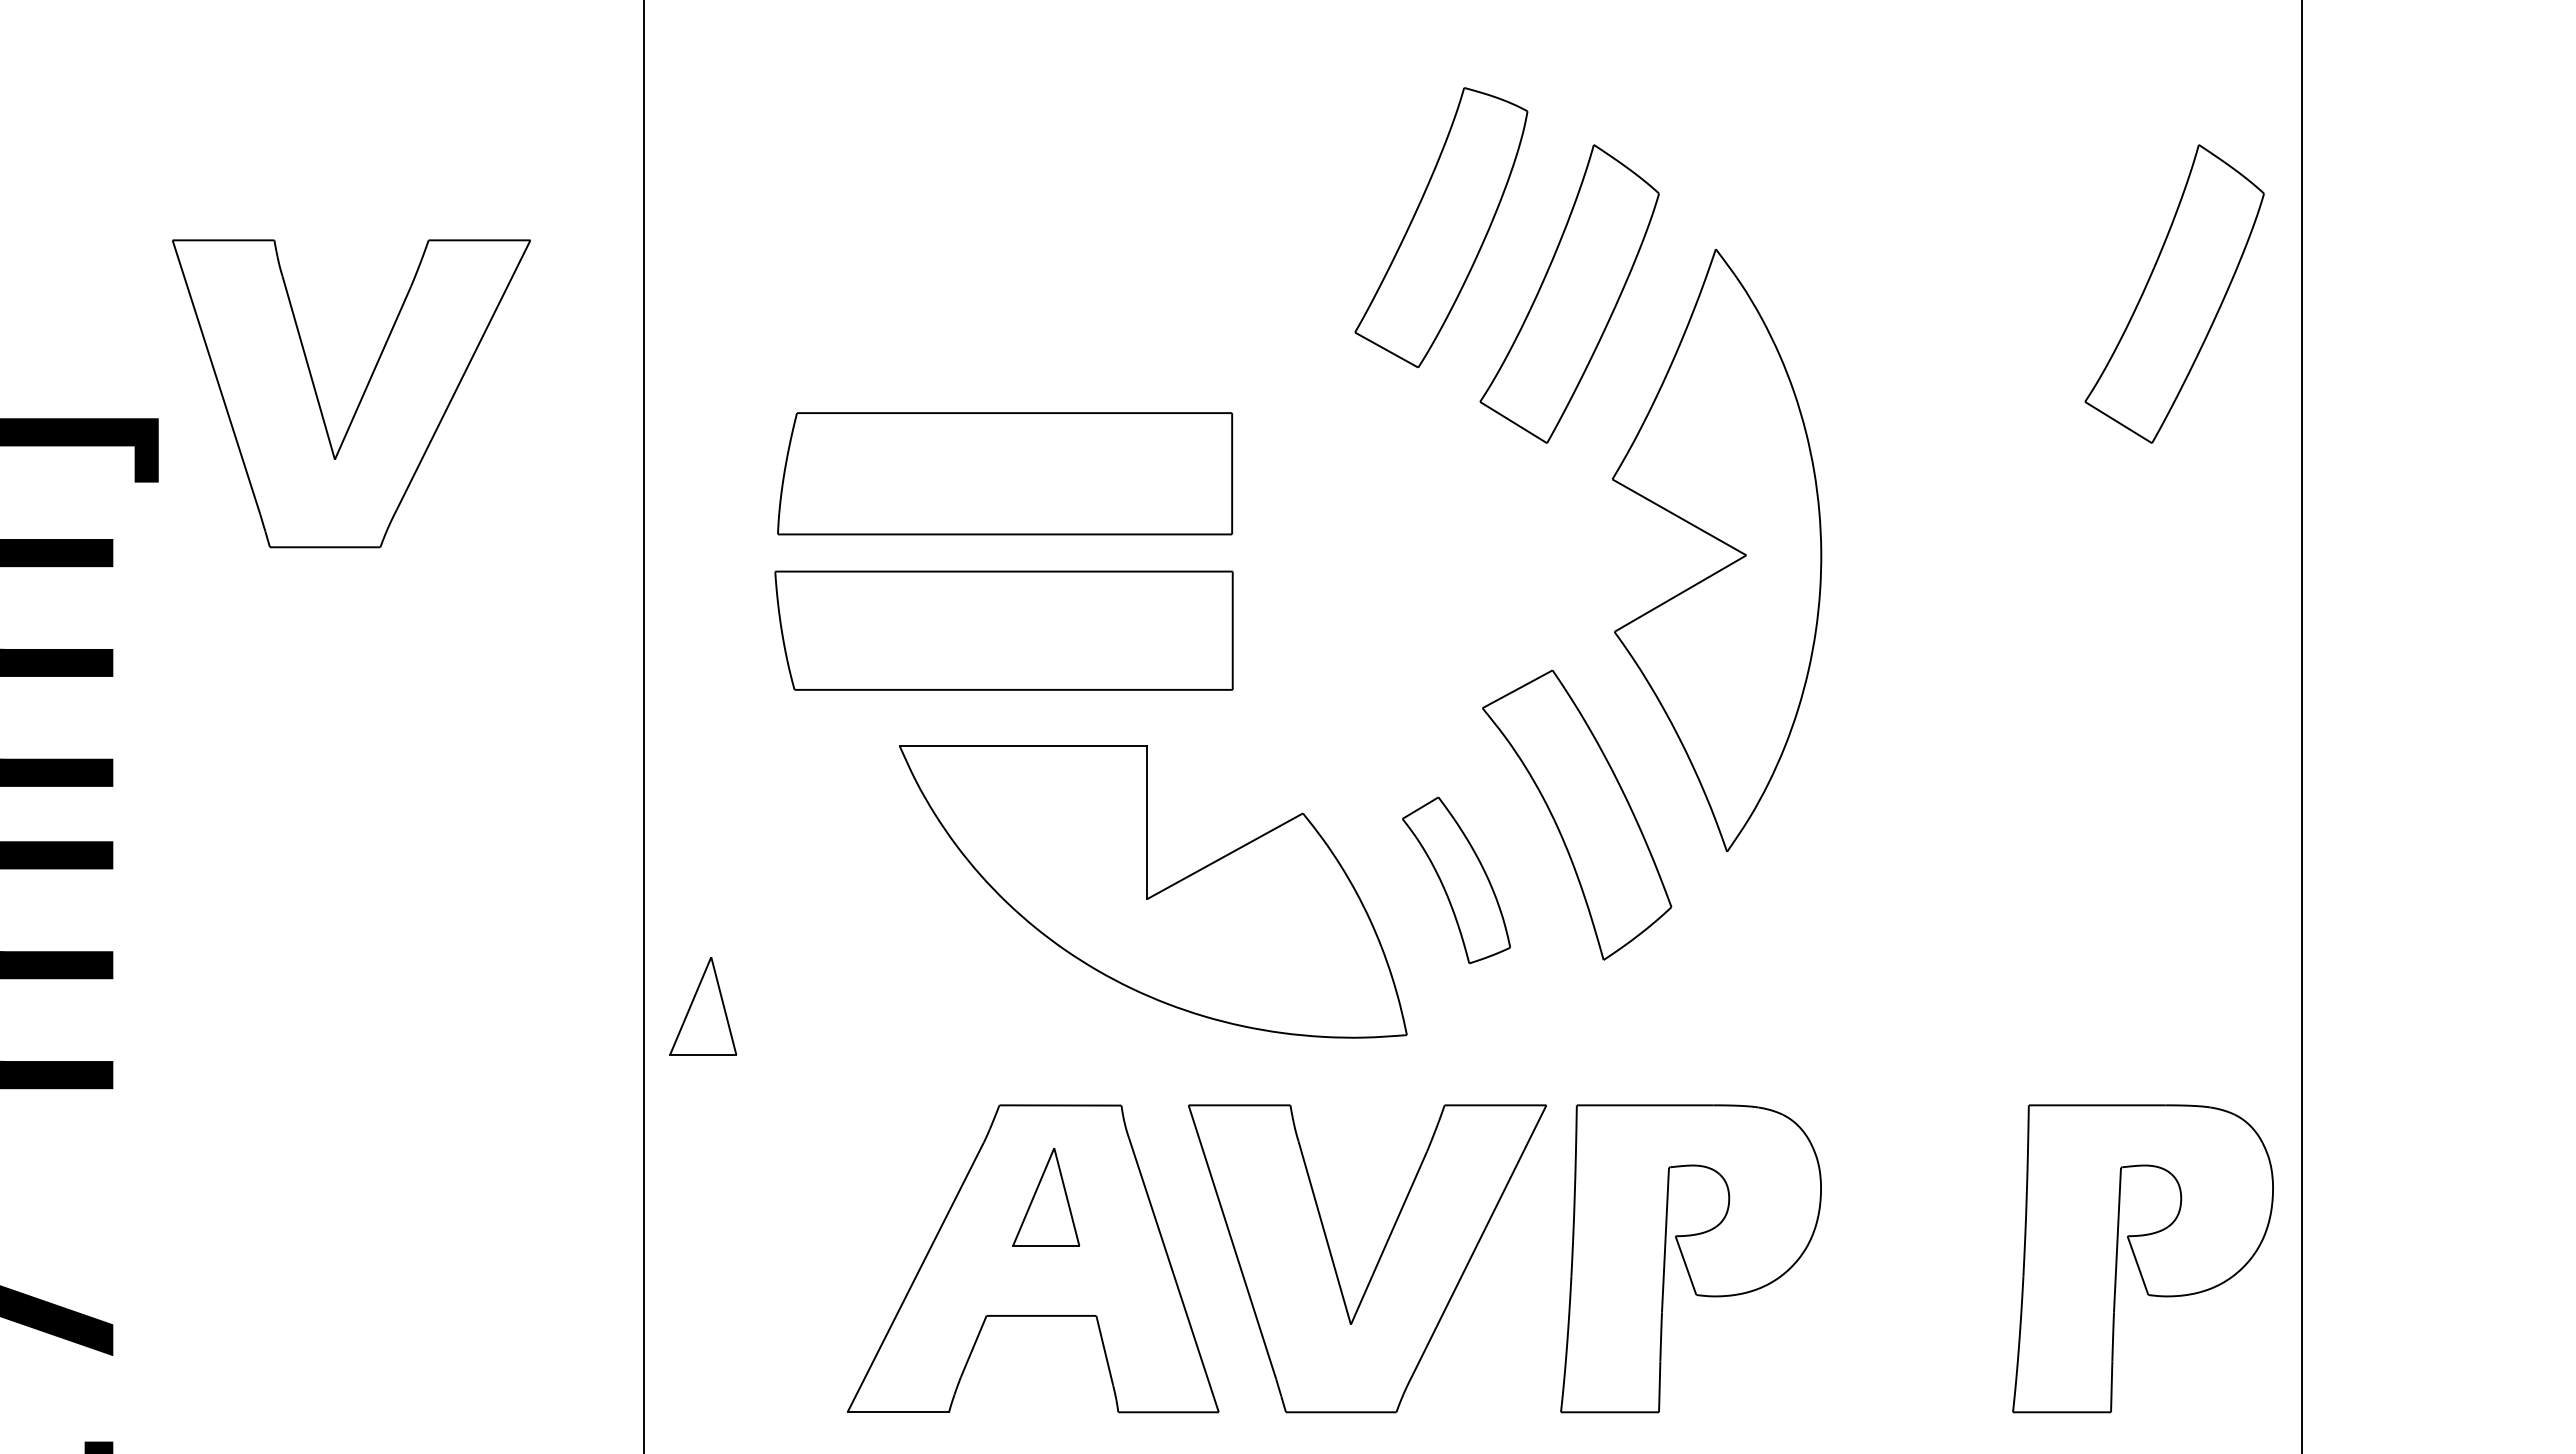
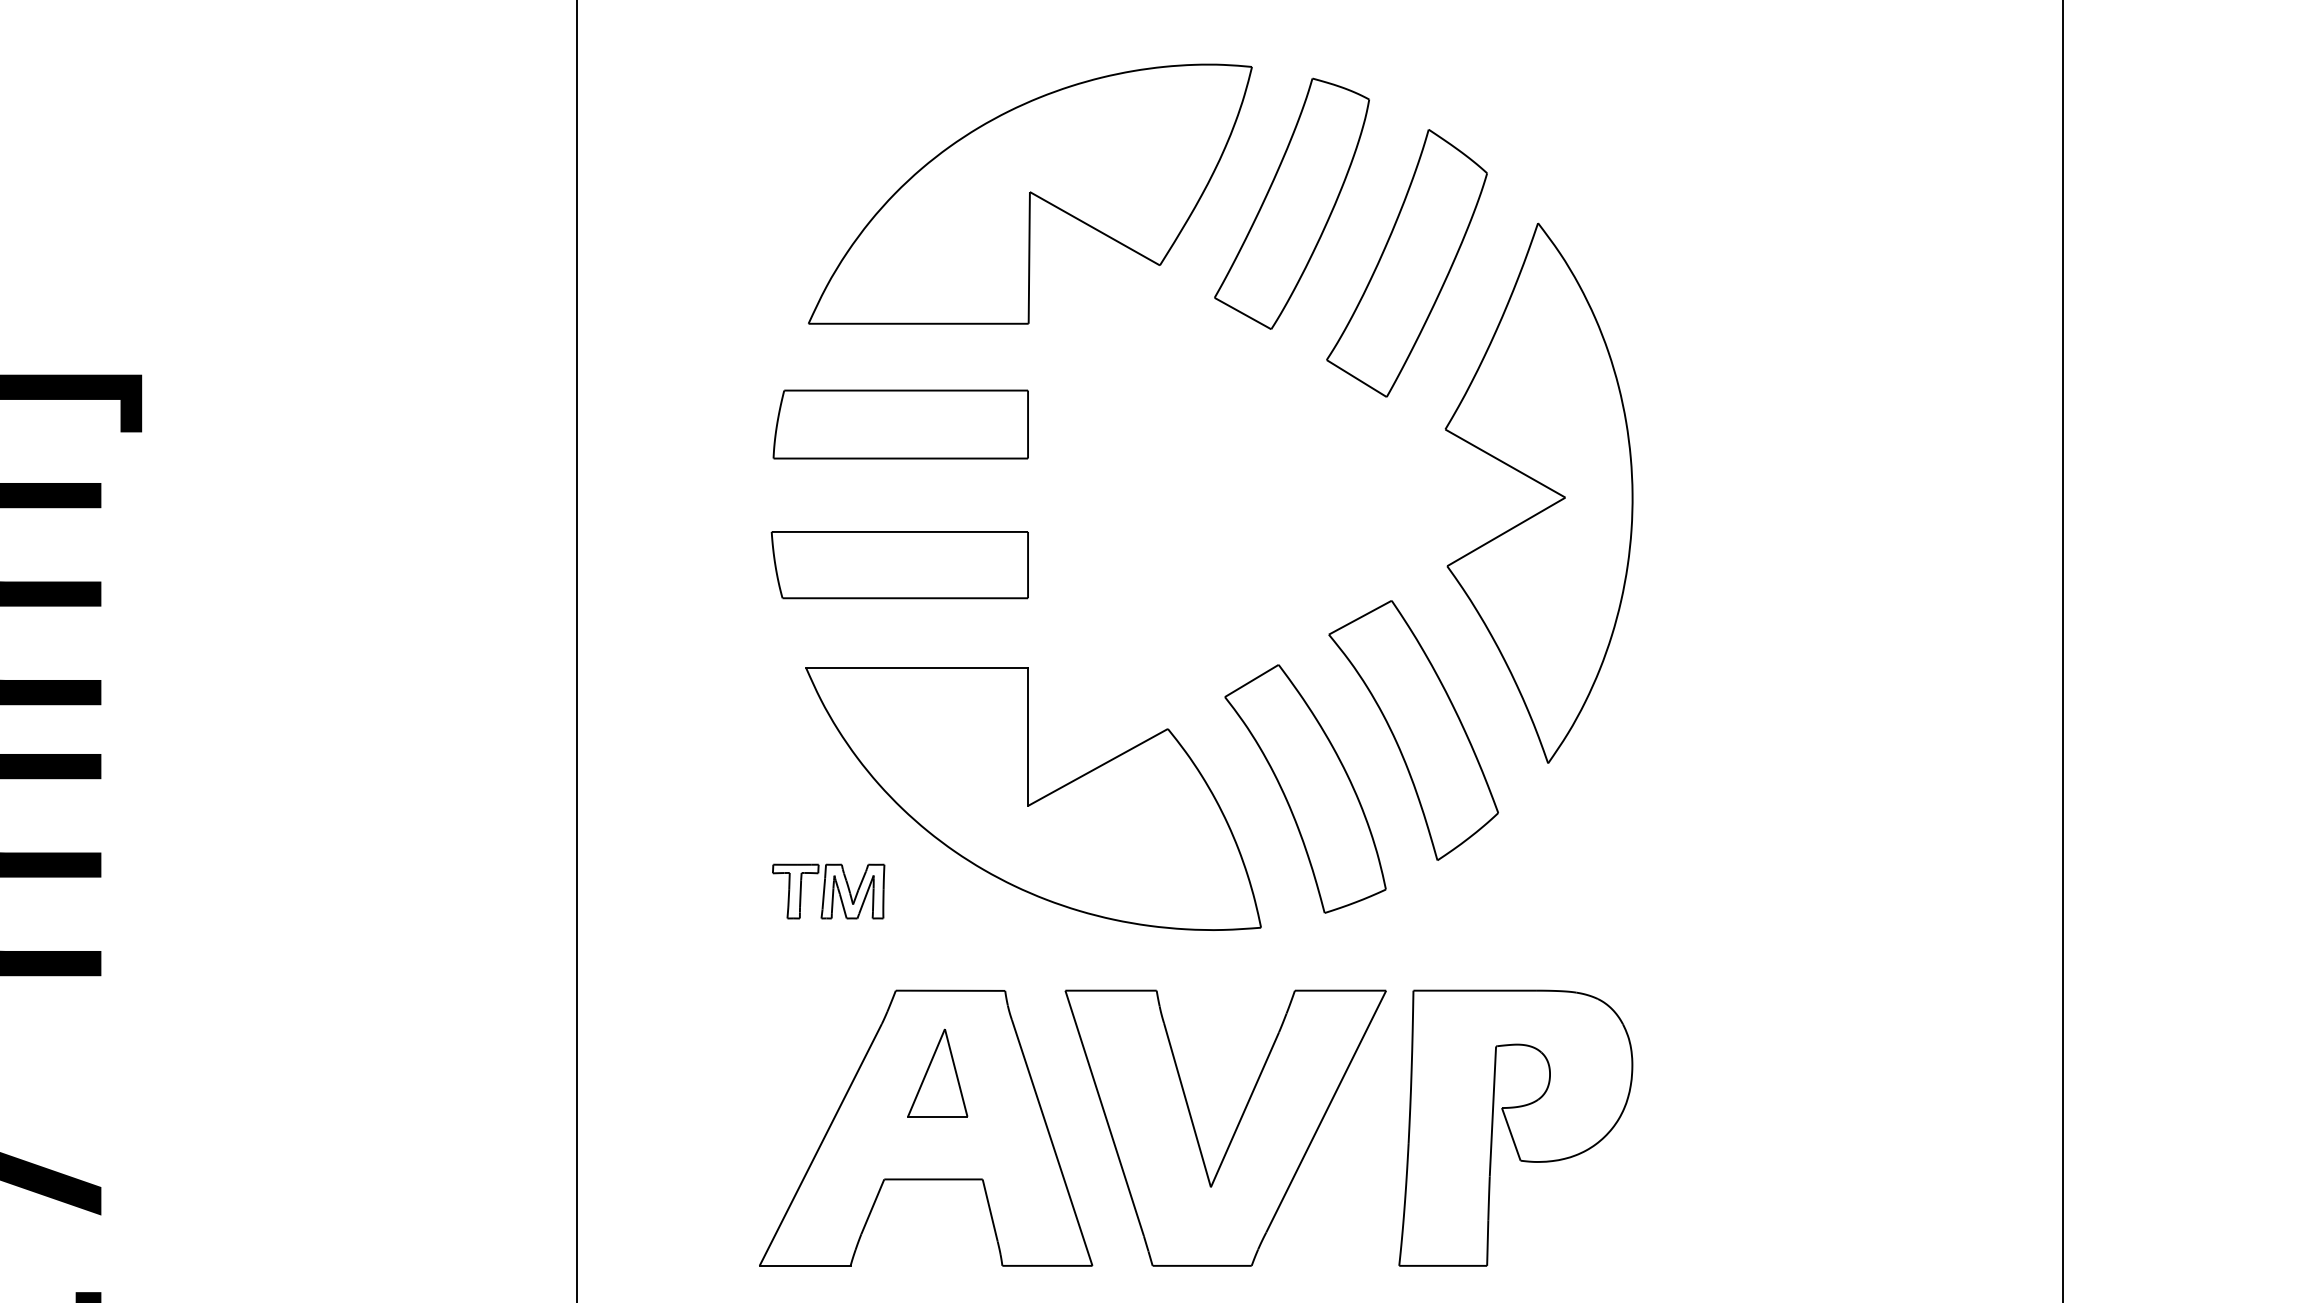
part: (1149, 216) -> (1030, 193), added
part: (2174, 293) -> (1949, 262), removed
part: (360, 398) -> (322, 356), removed
part: (1004, 473) -> (900, 424), size x0.62
part: (1003, 630) -> (899, 564), size x0.62
part: (1456, 880) -> (1305, 789), size x1.67
part: (924, 994) -> (828, 891), added
part: (703, 1006) -> (630, 902), removed
part: (2142, 1258) -> (1920, 1127), removed

